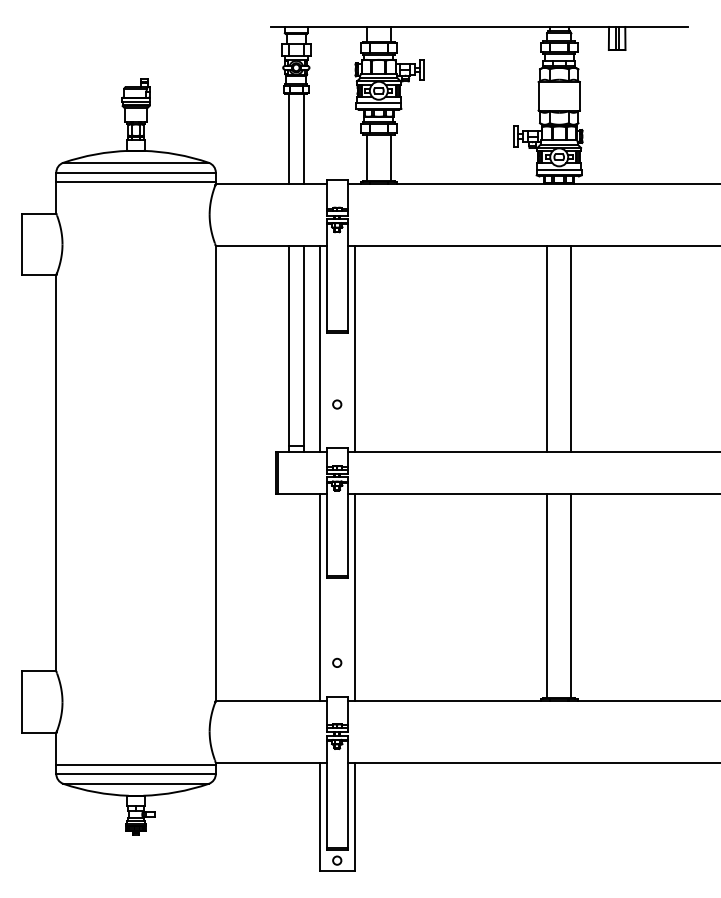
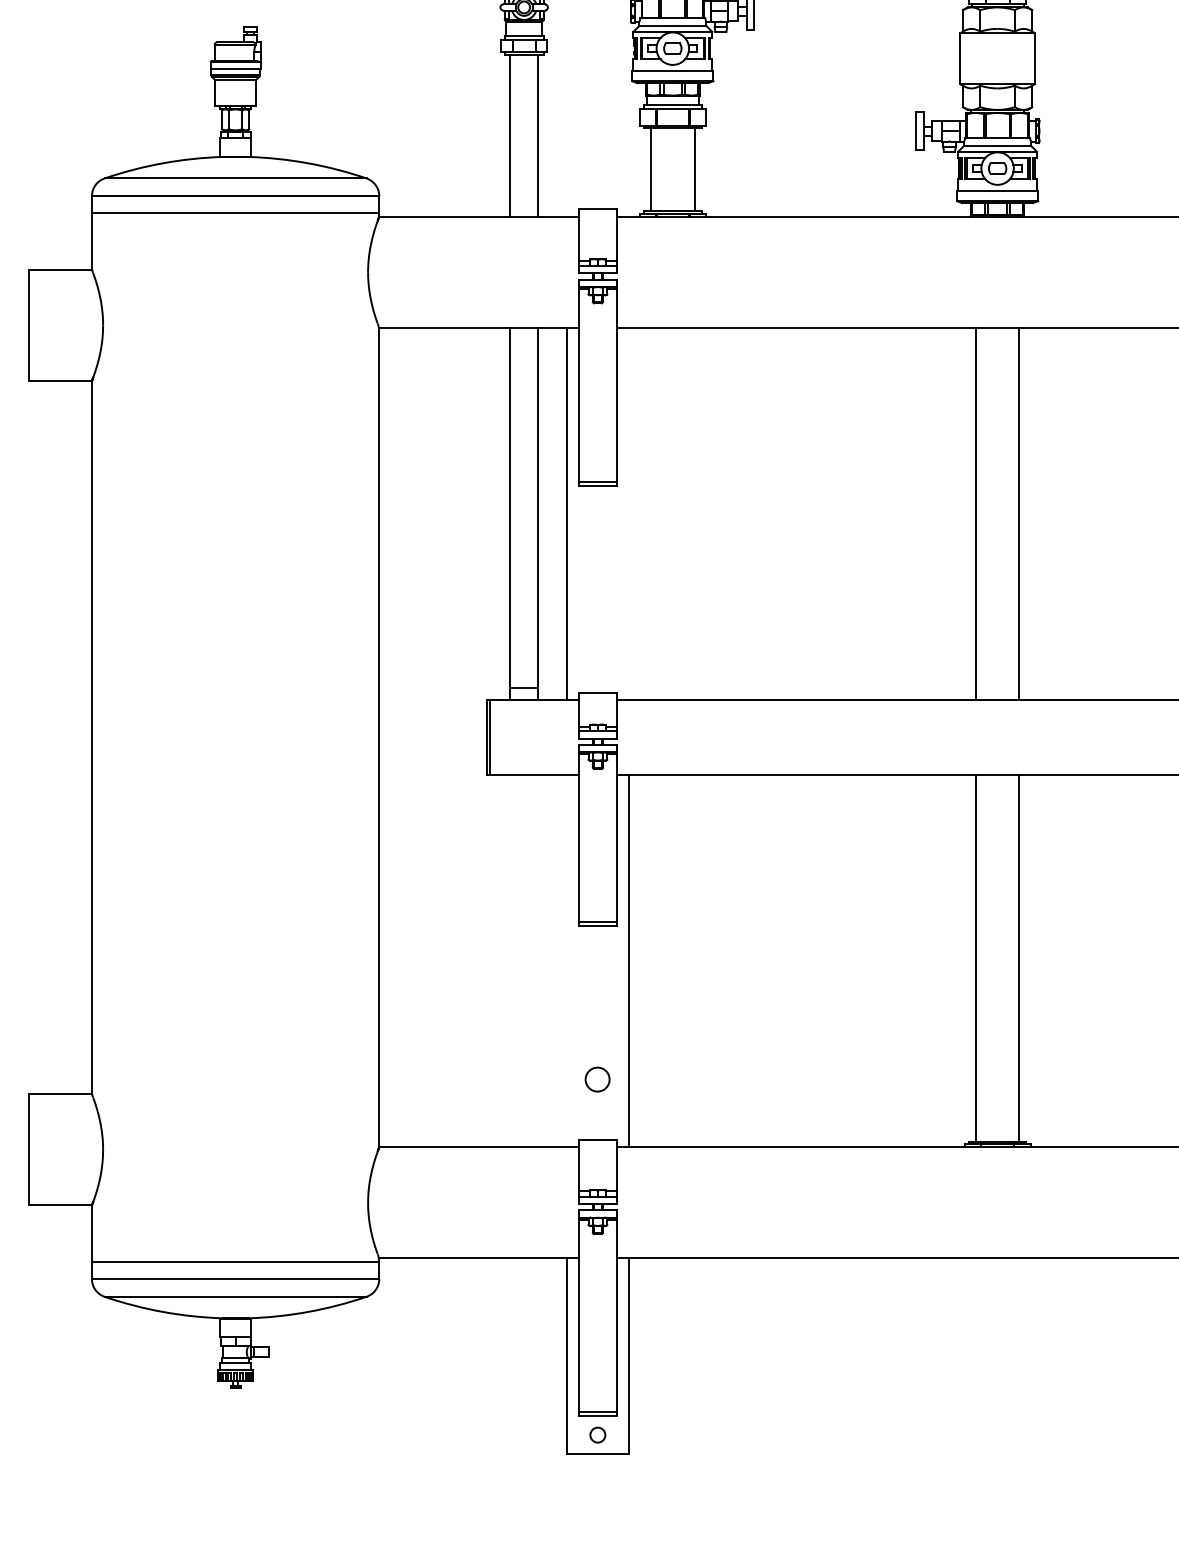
line: (354, 348) -> (628, 512), removed
circle: (337, 404) -> (598, 613), removed
line: (319, 597) -> (565, 961), removed
circle: (337, 662) -> (598, 1078), size x1.6

